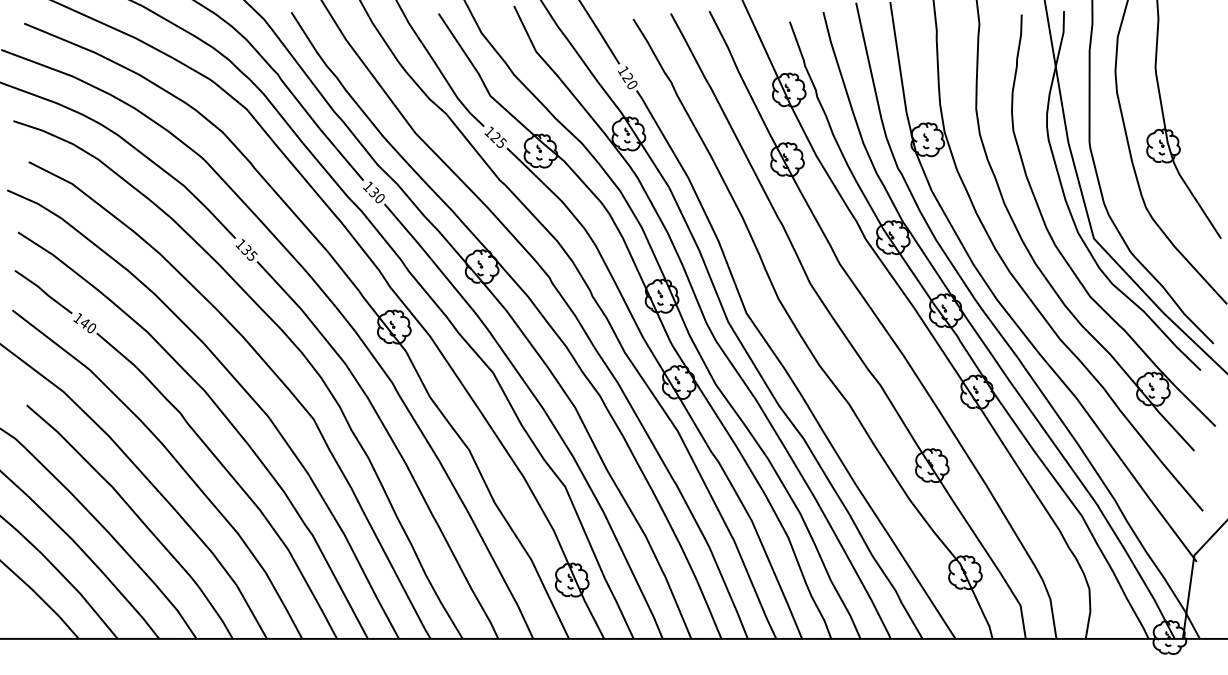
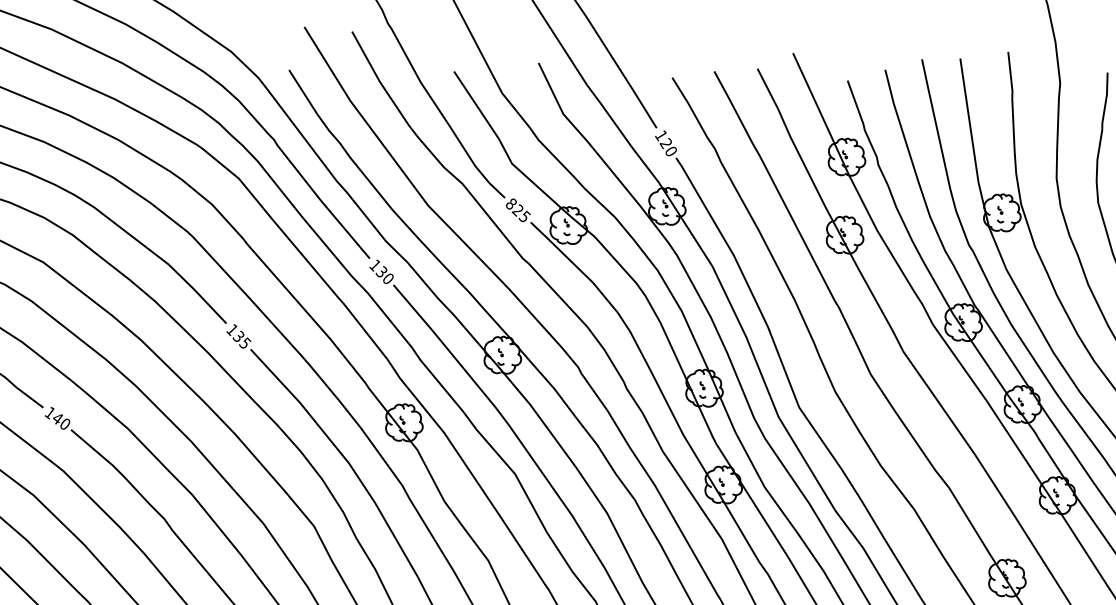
text: (489, 131) -> (511, 203), 125 -> 825

